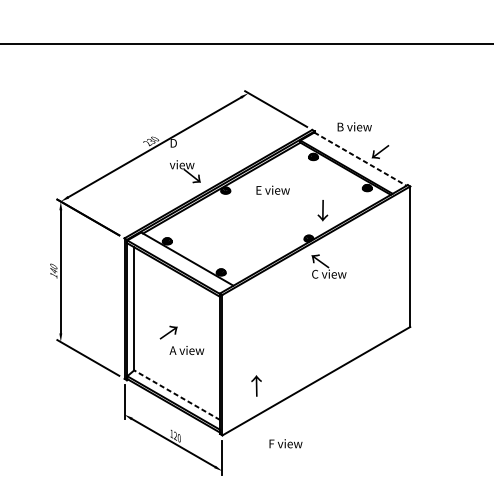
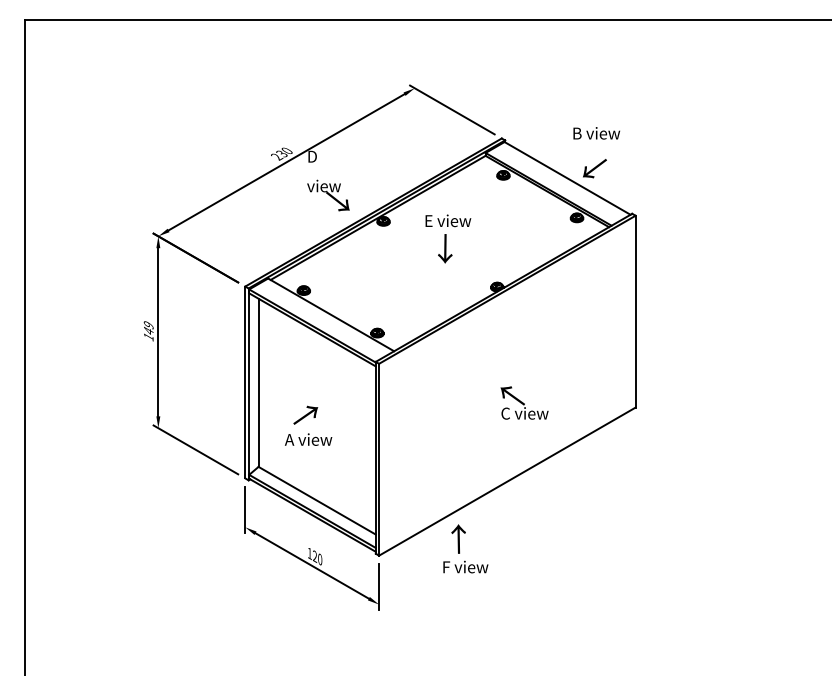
text: (354, 127) -> (596, 133), moved
line: (360, 159) -> (567, 178), dashed -> solid
text: (323, 210) -> (445, 248), moved
text: (53, 266) -> (148, 325), 140 -> 149
text: (328, 266) -> (524, 402), moved
text: (186, 350) -> (308, 439), moved
text: (256, 385) -> (458, 538), moved
line: (177, 395) -> (317, 500), dashed -> solid

